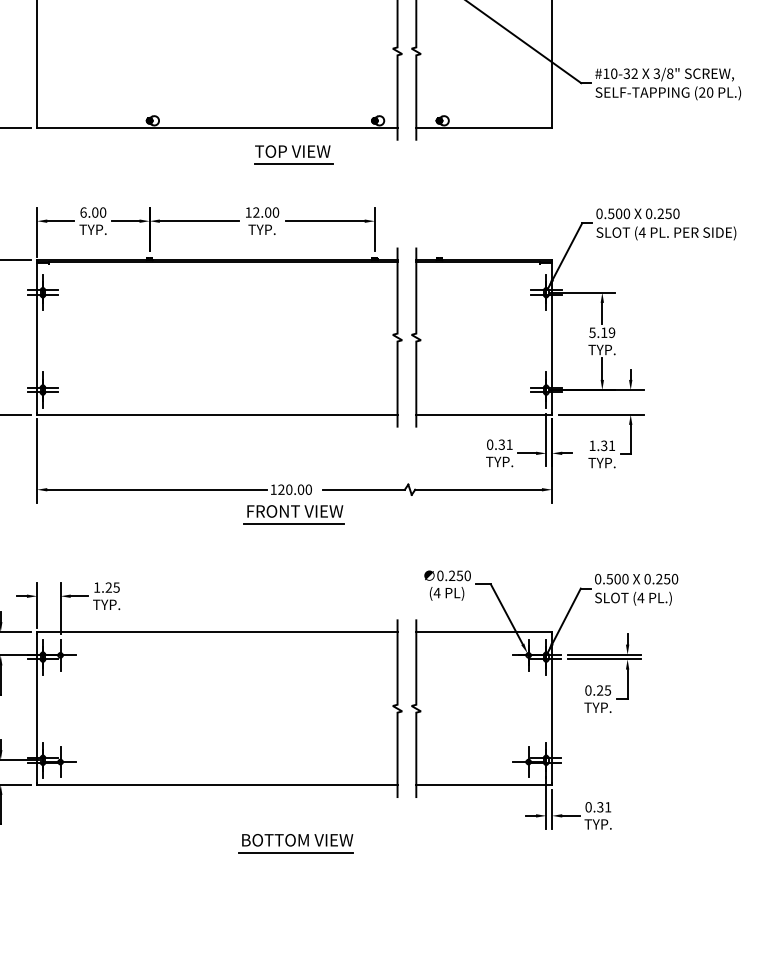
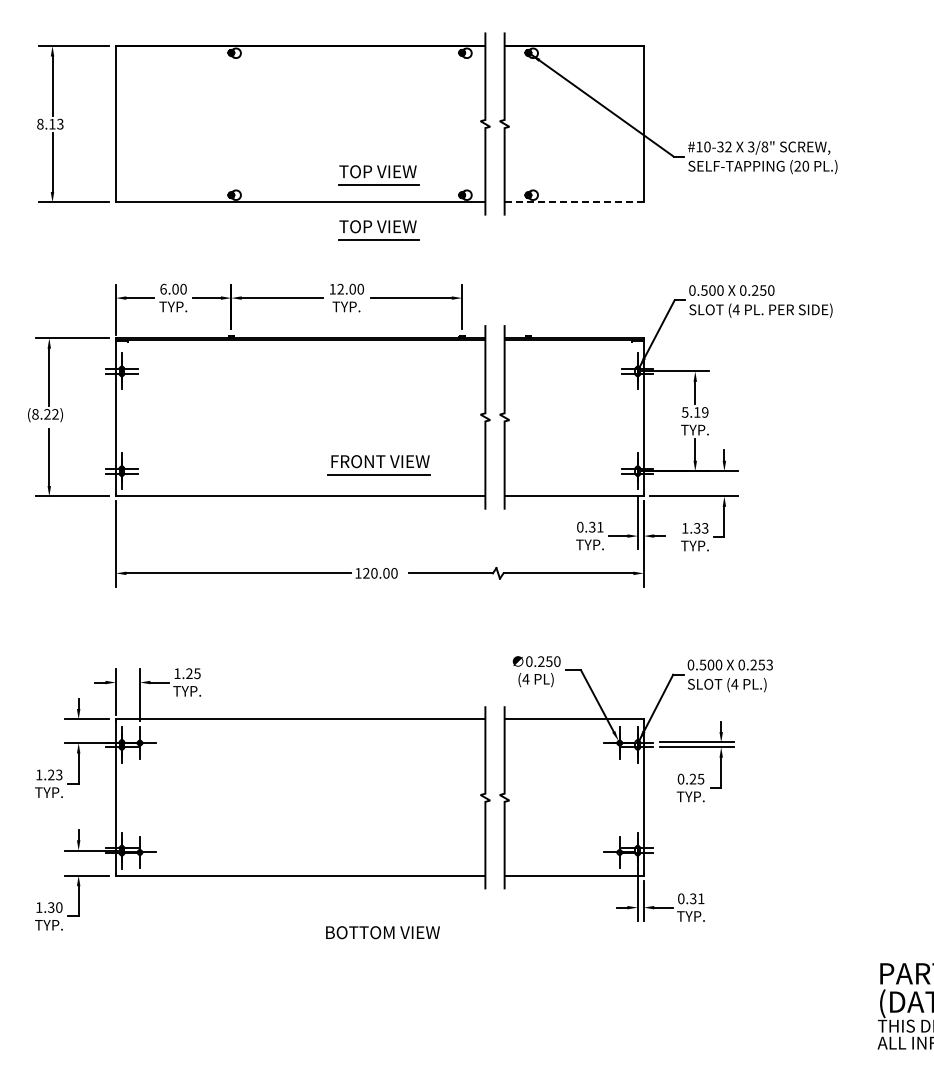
part: (293, 101) -> (378, 175), added
line: (484, 127) -> (574, 202), solid -> dashed
text: (612, 445) -> (705, 528), 1.31 -> 1.33
part: (293, 515) -> (378, 465), moved
text: (674, 578) -> (769, 664), 0.250 -> 0.253
line: (296, 852) -> (381, 945), removed

